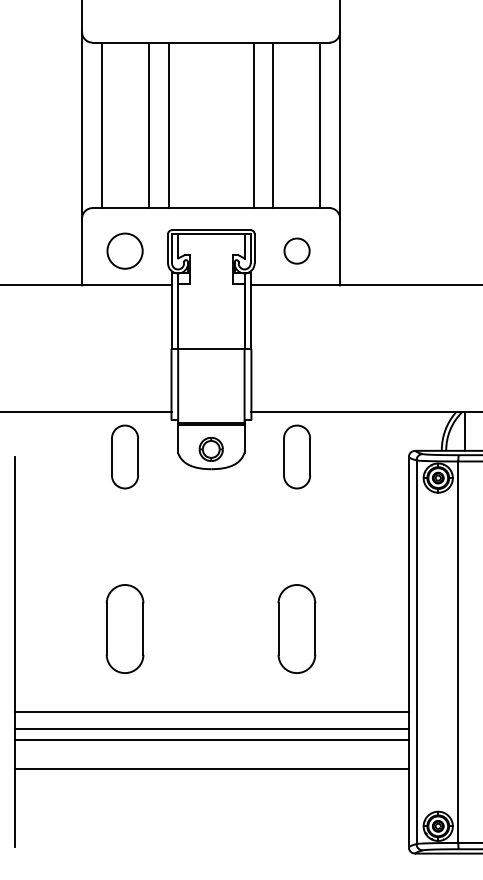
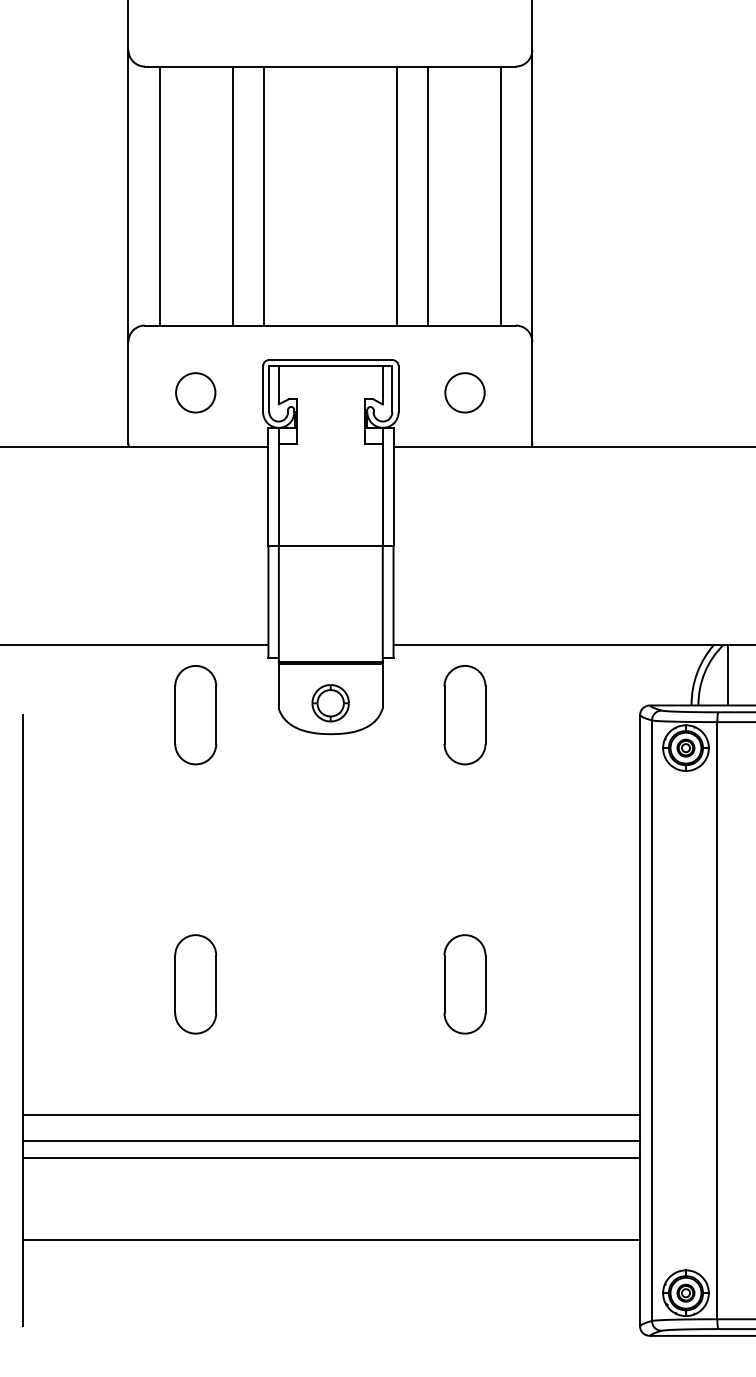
circle: (124, 250) -> (194, 391), size x0.71
part: (124, 628) -> (194, 983), size x0.71
part: (297, 628) -> (465, 983), size x0.71
line: (211, 769) -> (331, 1240), moved

